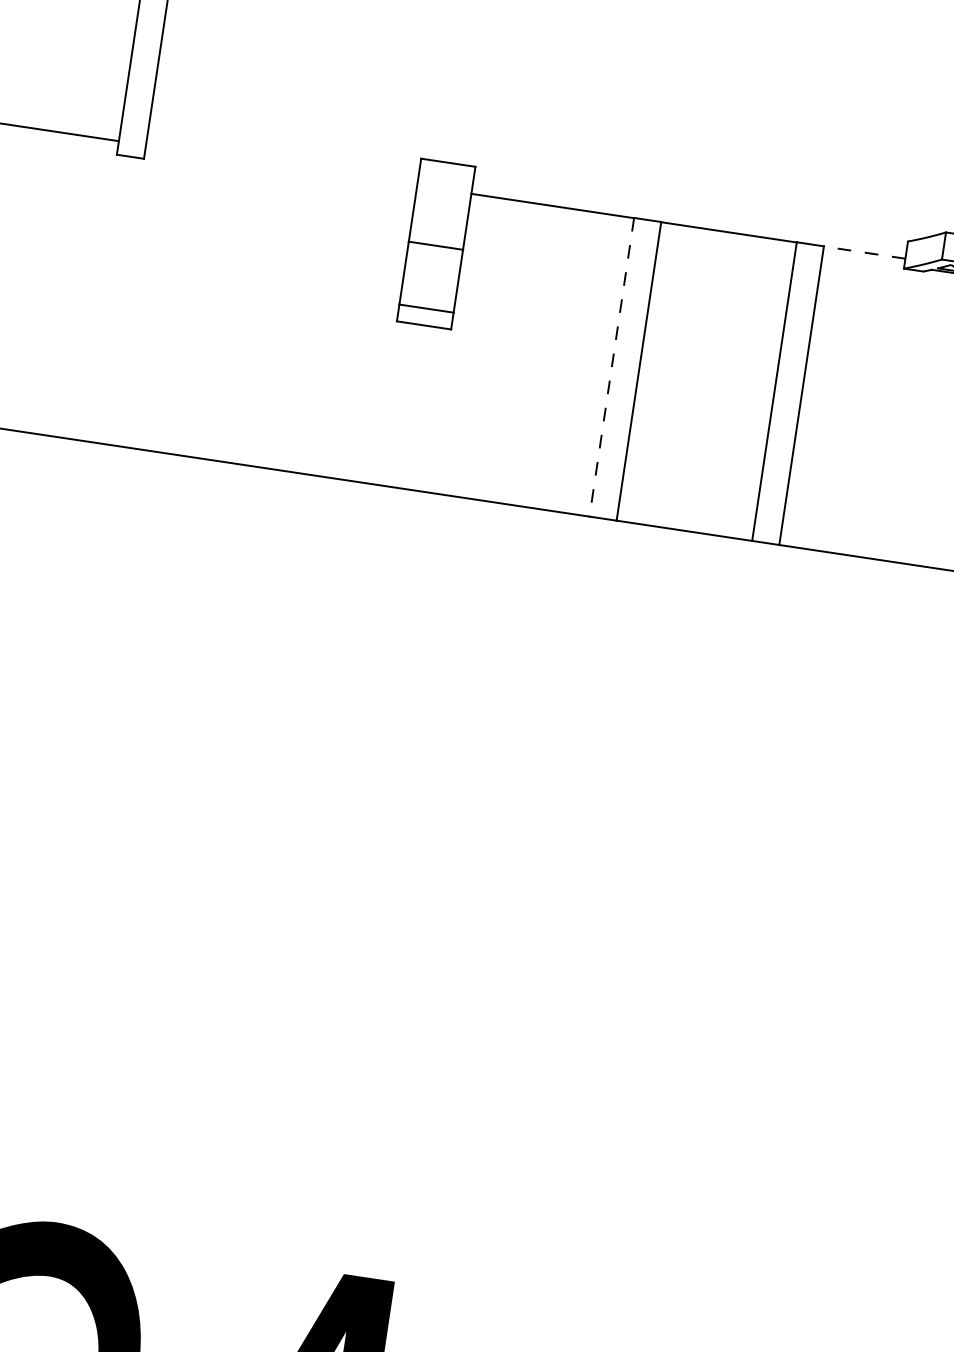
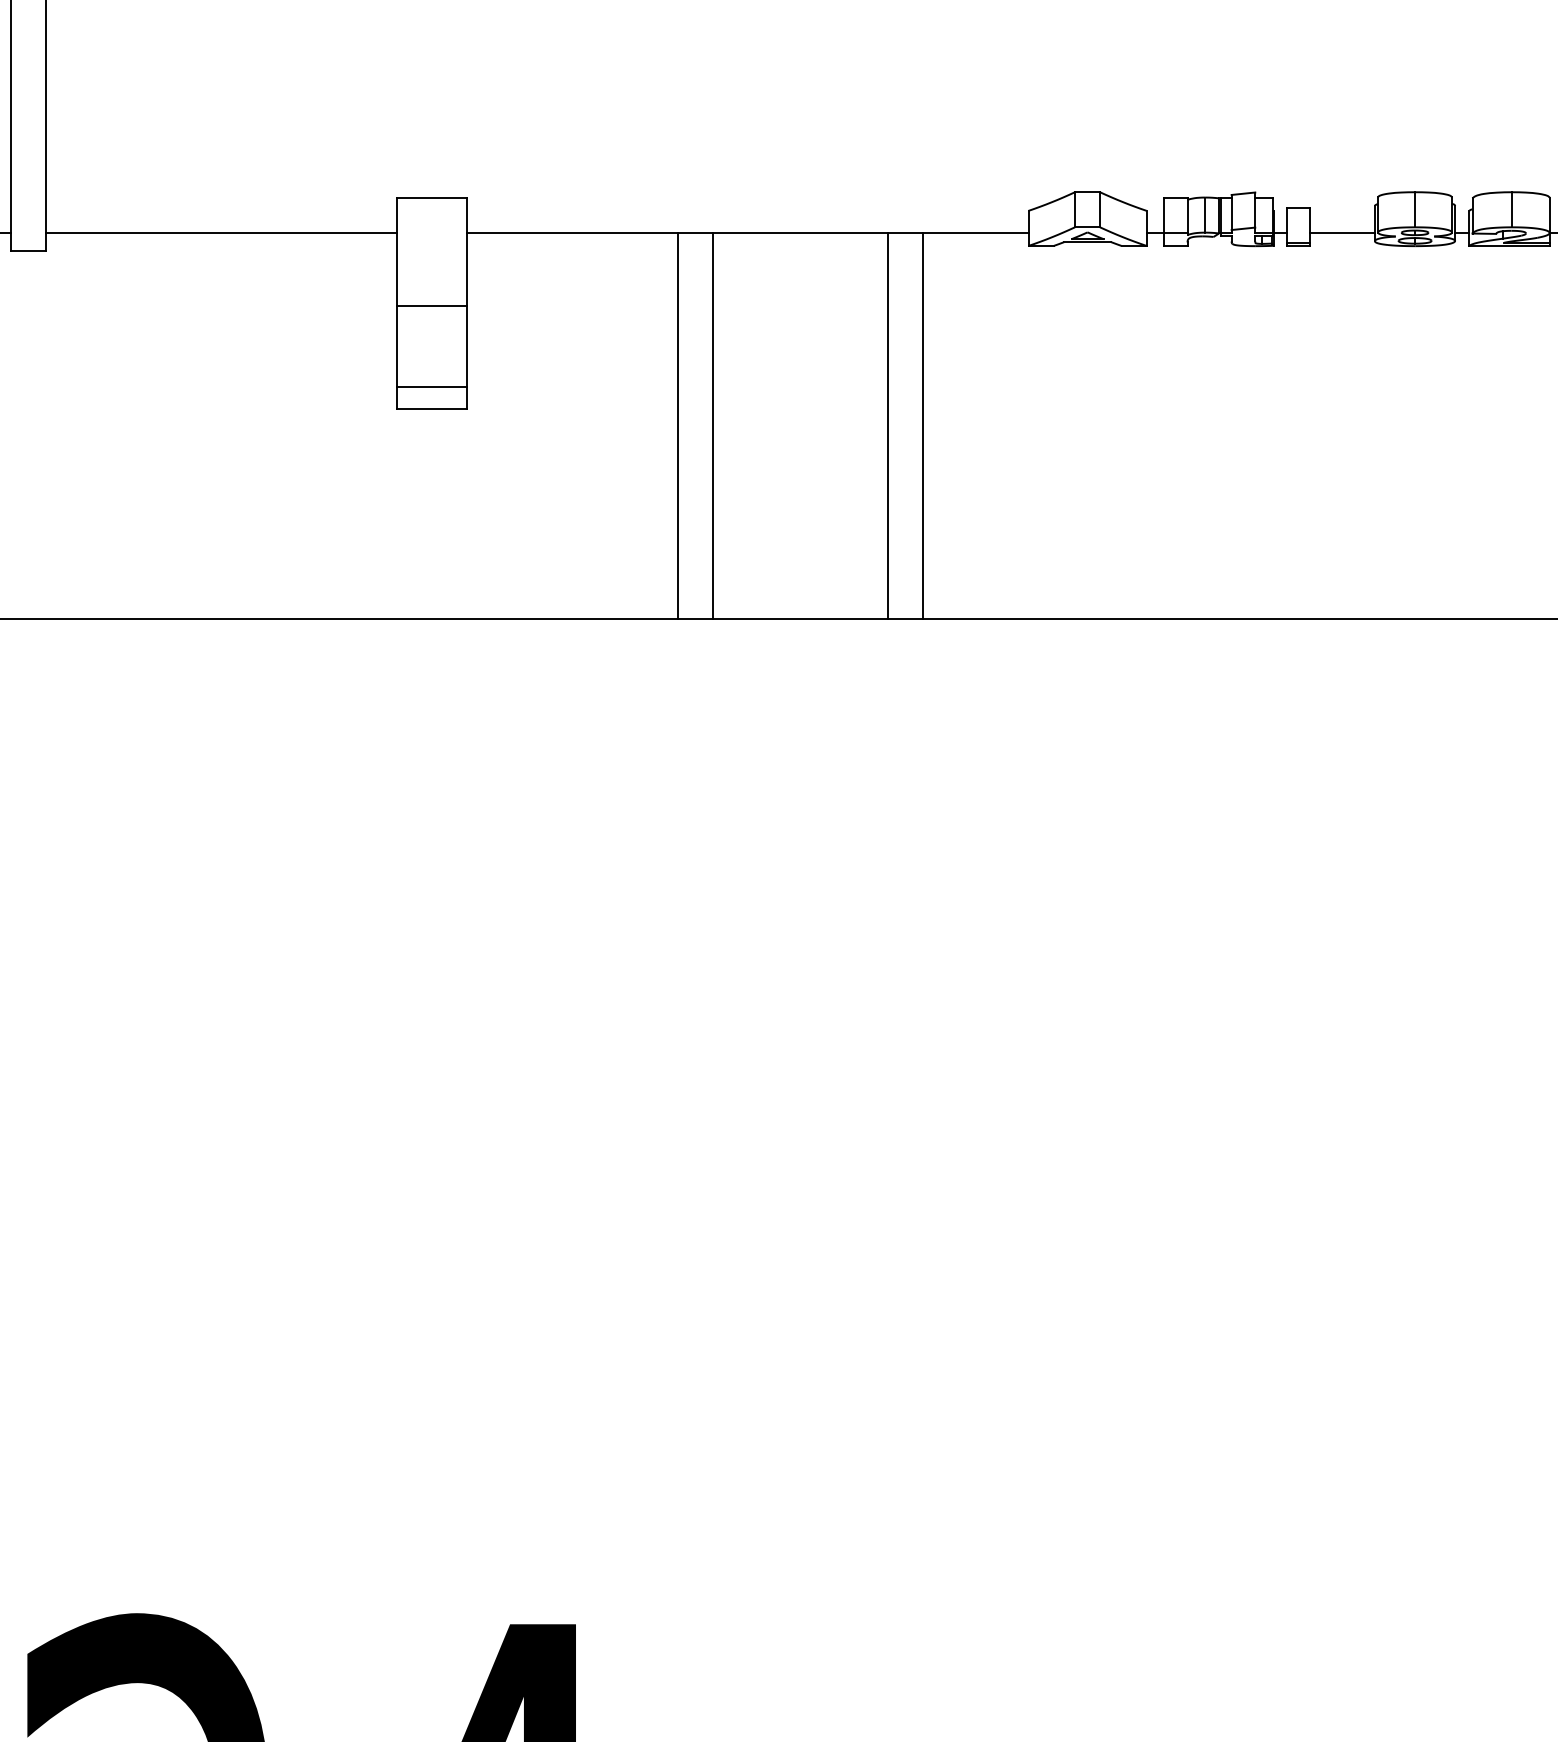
line: (281, 165) -> (221, 233), added
line: (864, 252) -> (975, 233), dashed -> solid
line: (611, 367) -> (677, 426), dashed -> solid

